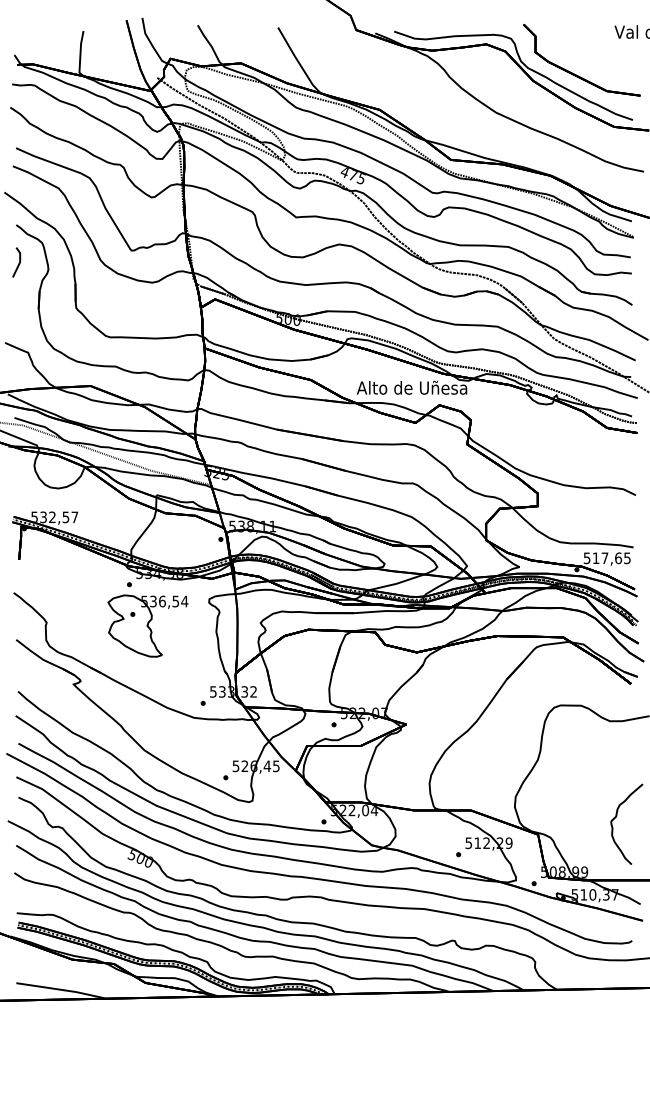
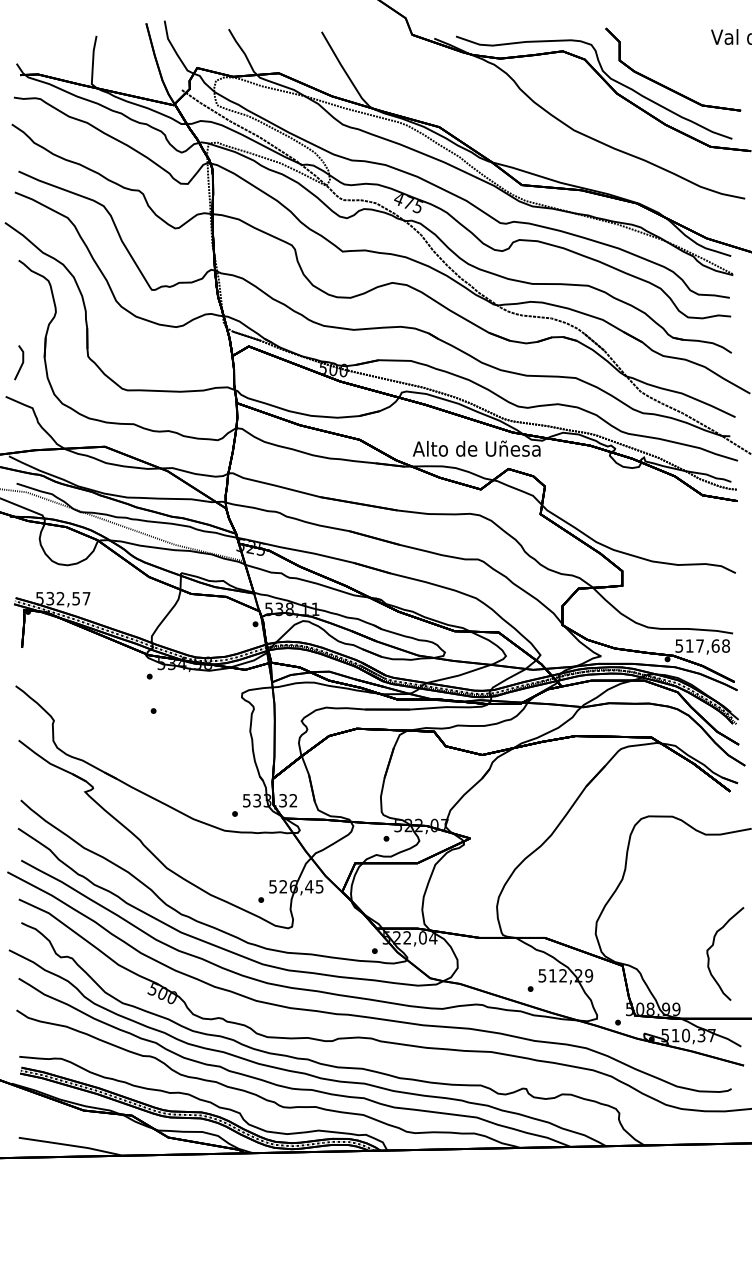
line: (18, 263) -> (21, 363), moved
text: (627, 557) -> (725, 645), 517,65 -> 517,68
part: (147, 626) -> (170, 724), removed

